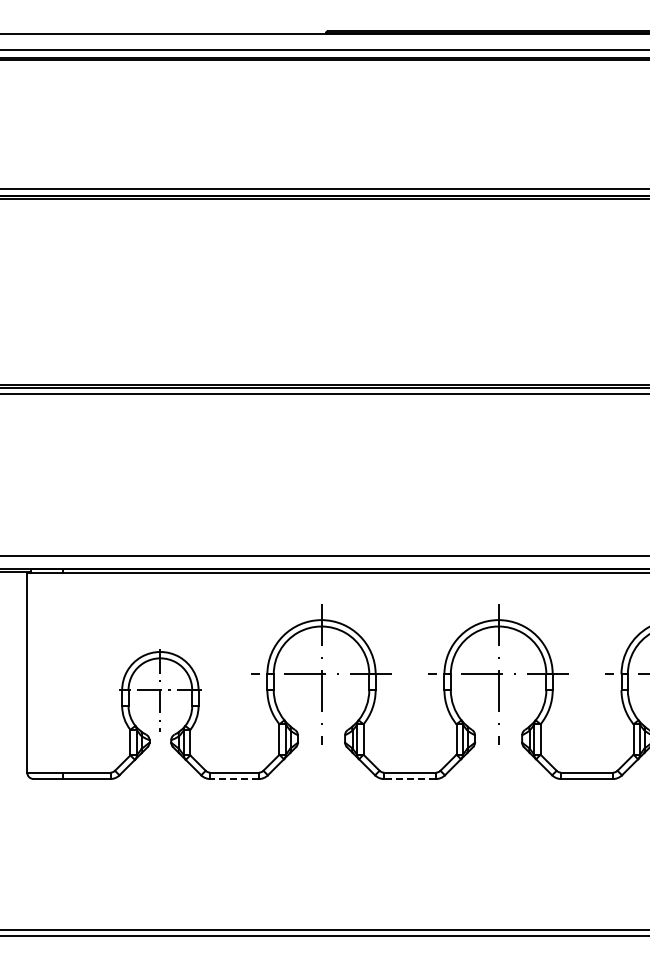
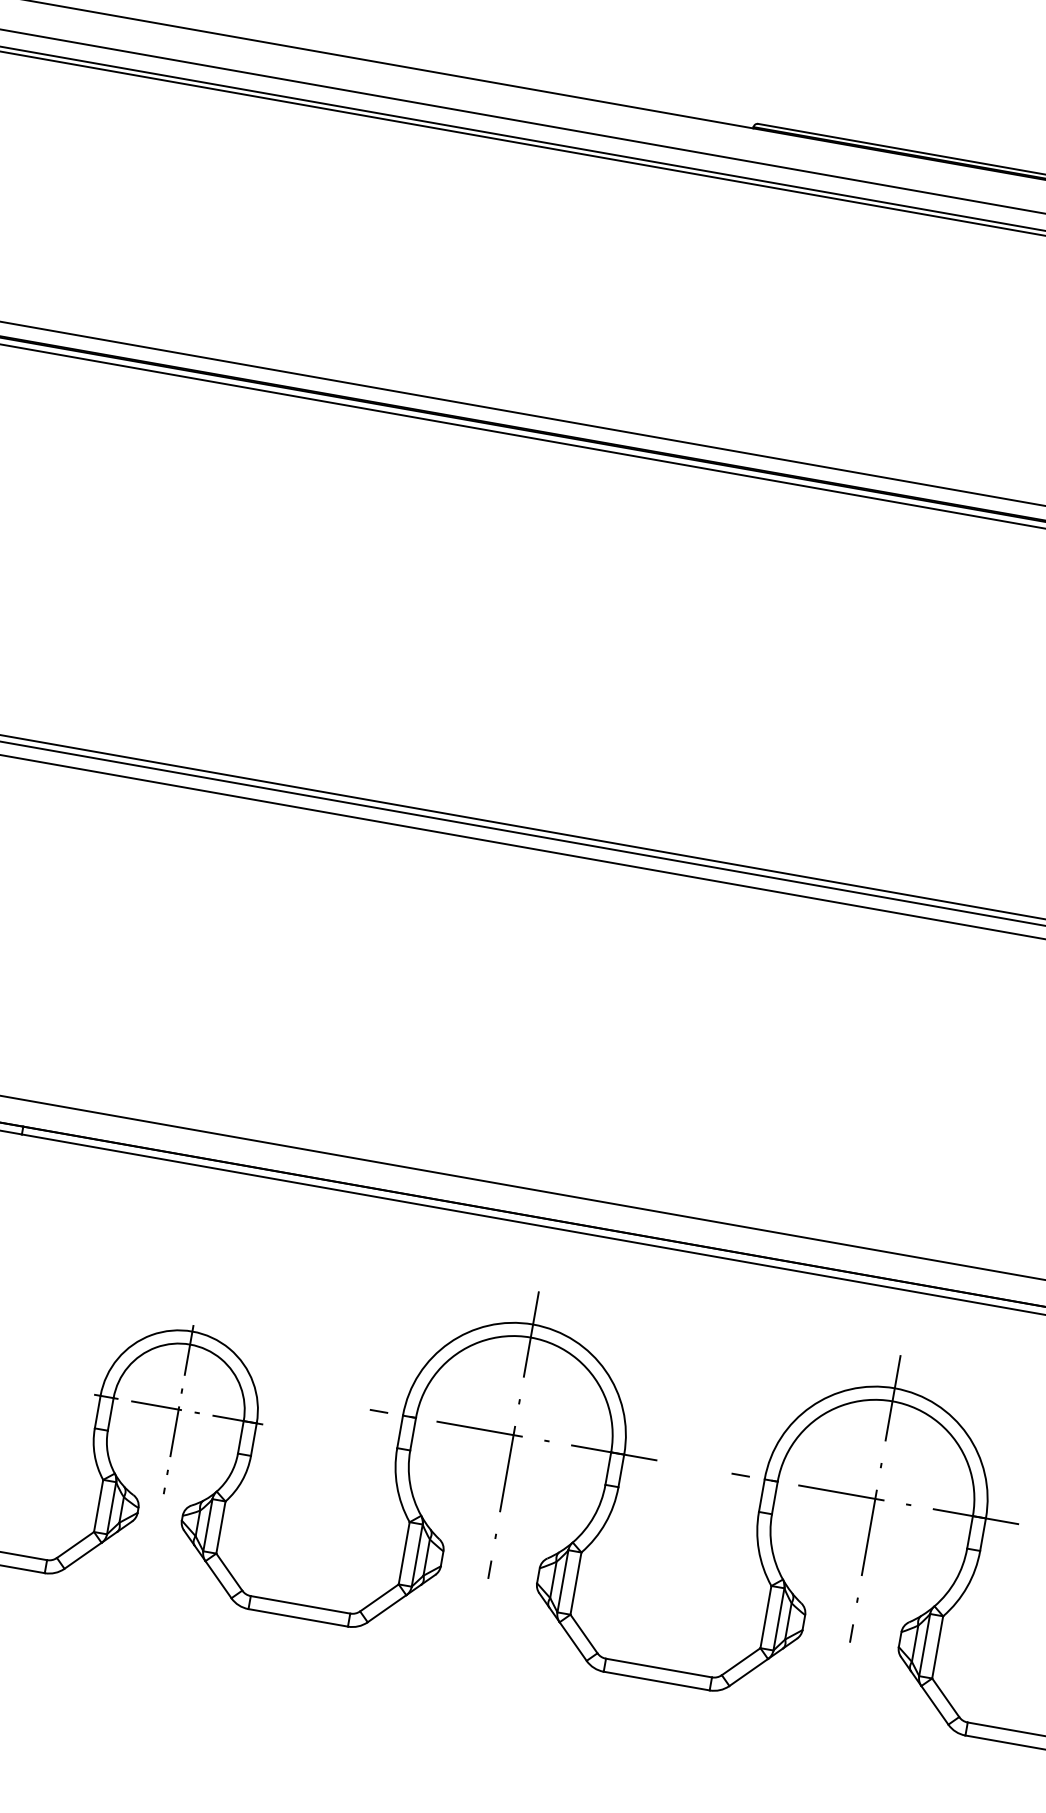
line: (234, 779) -> (297, 1618), dashed -> solid
line: (410, 779) -> (657, 1682), dashed -> solid

